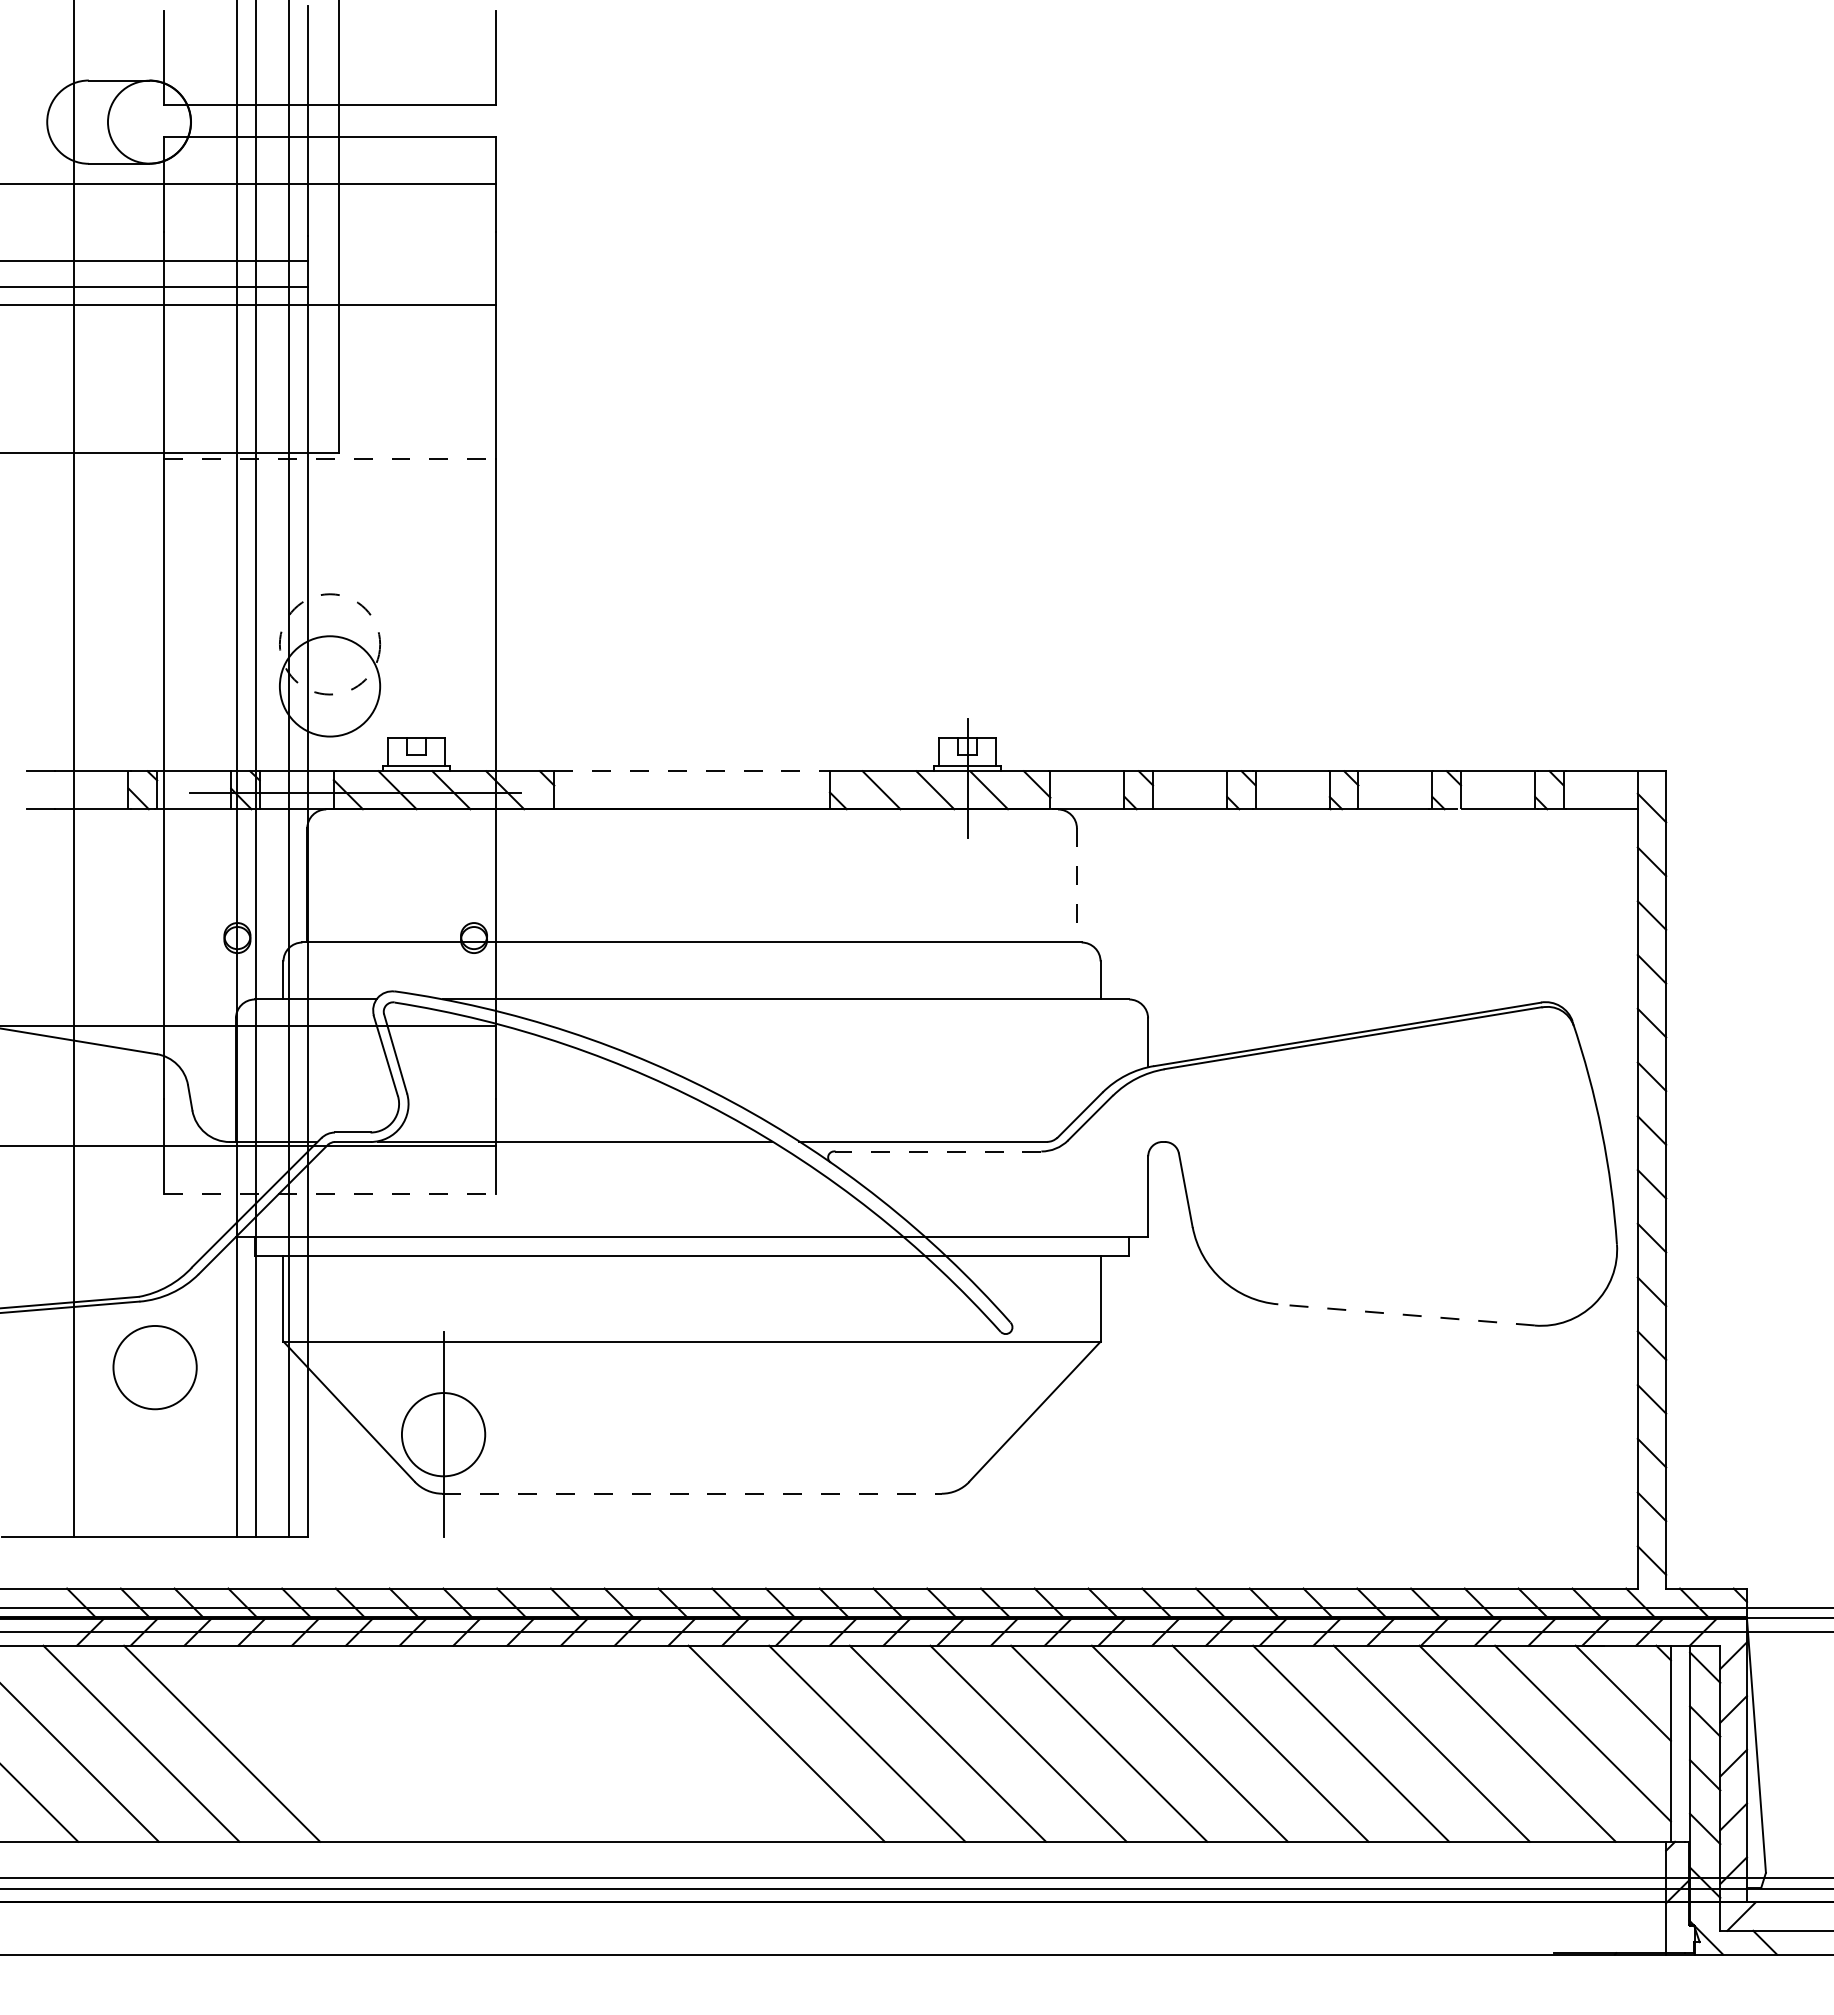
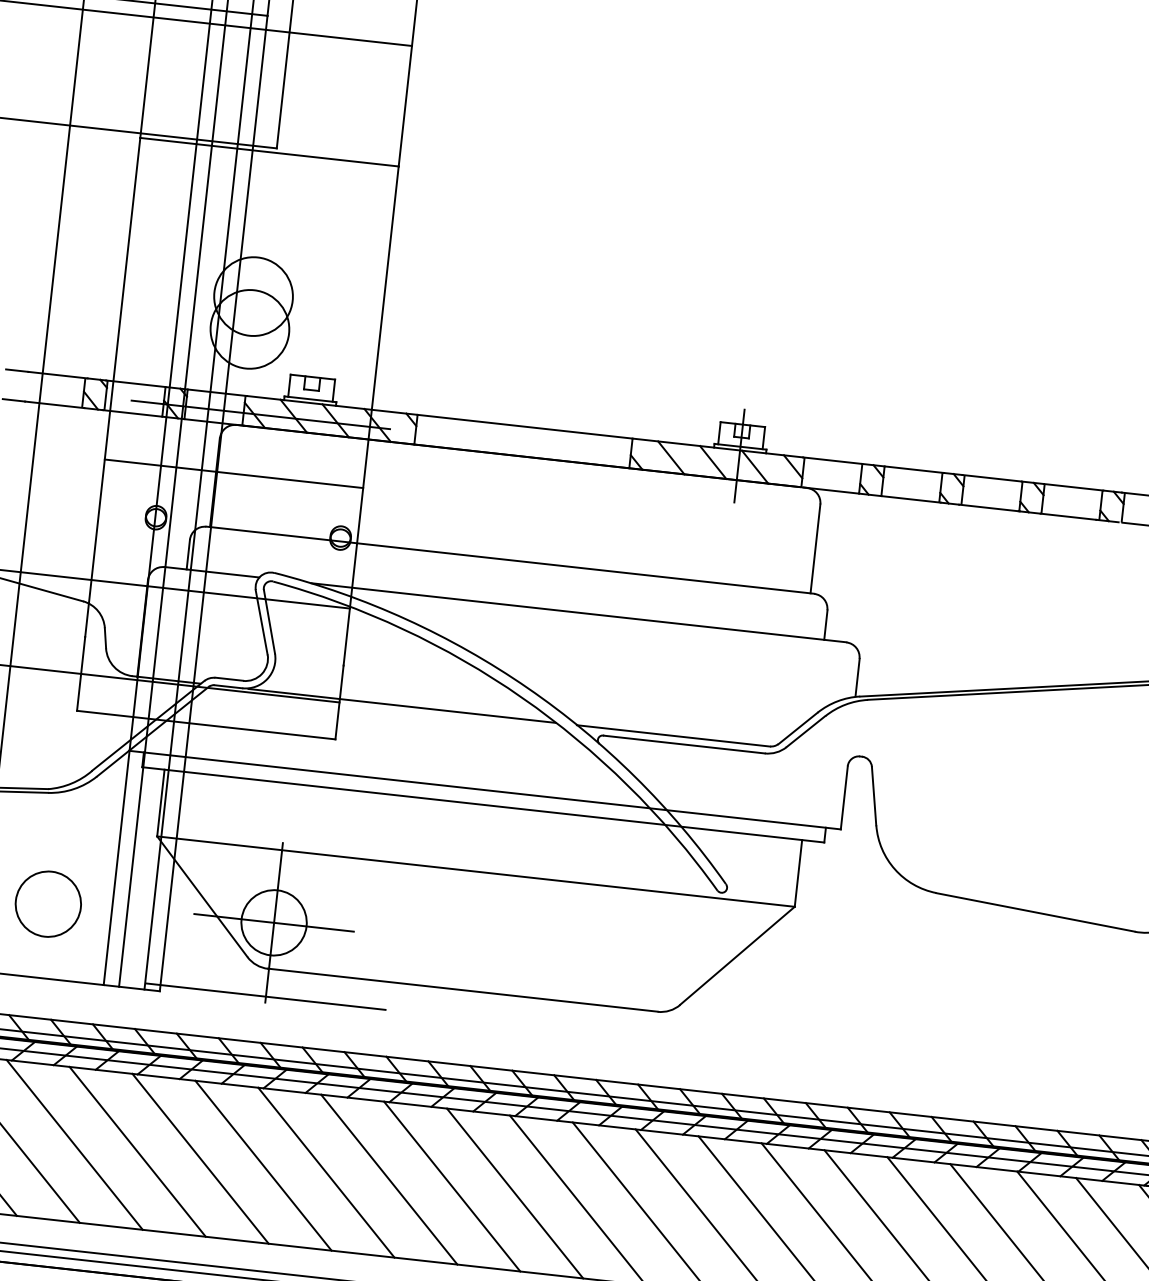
line: (330, 459) -> (269, 152), dashed -> solid
circle: (329, 644) -> (253, 296), dashed -> solid
line: (692, 771) -> (525, 426), dashed -> solid
line: (329, 871) -> (233, 473), added
line: (1076, 885) -> (815, 548), dashed -> solid
line: (937, 1151) -> (683, 744), dashed -> solid
line: (330, 1193) -> (206, 724), dashed -> solid
line: (1406, 1314) -> (1035, 912), dashed -> solid
circle: (154, 1367) -> (47, 904), moved
line: (443, 1434) -> (274, 922), added
line: (692, 1493) -> (463, 990), dashed -> solid
line: (443, 1529) -> (265, 996), added
line: (302, 1743) -> (137, 1151), added
line: (383, 1743) -> (200, 1158), added
line: (463, 1743) -> (263, 1165), added
line: (544, 1743) -> (326, 1172), added
line: (625, 1743) -> (389, 1179), added
line: (705, 1743) -> (451, 1186), added

